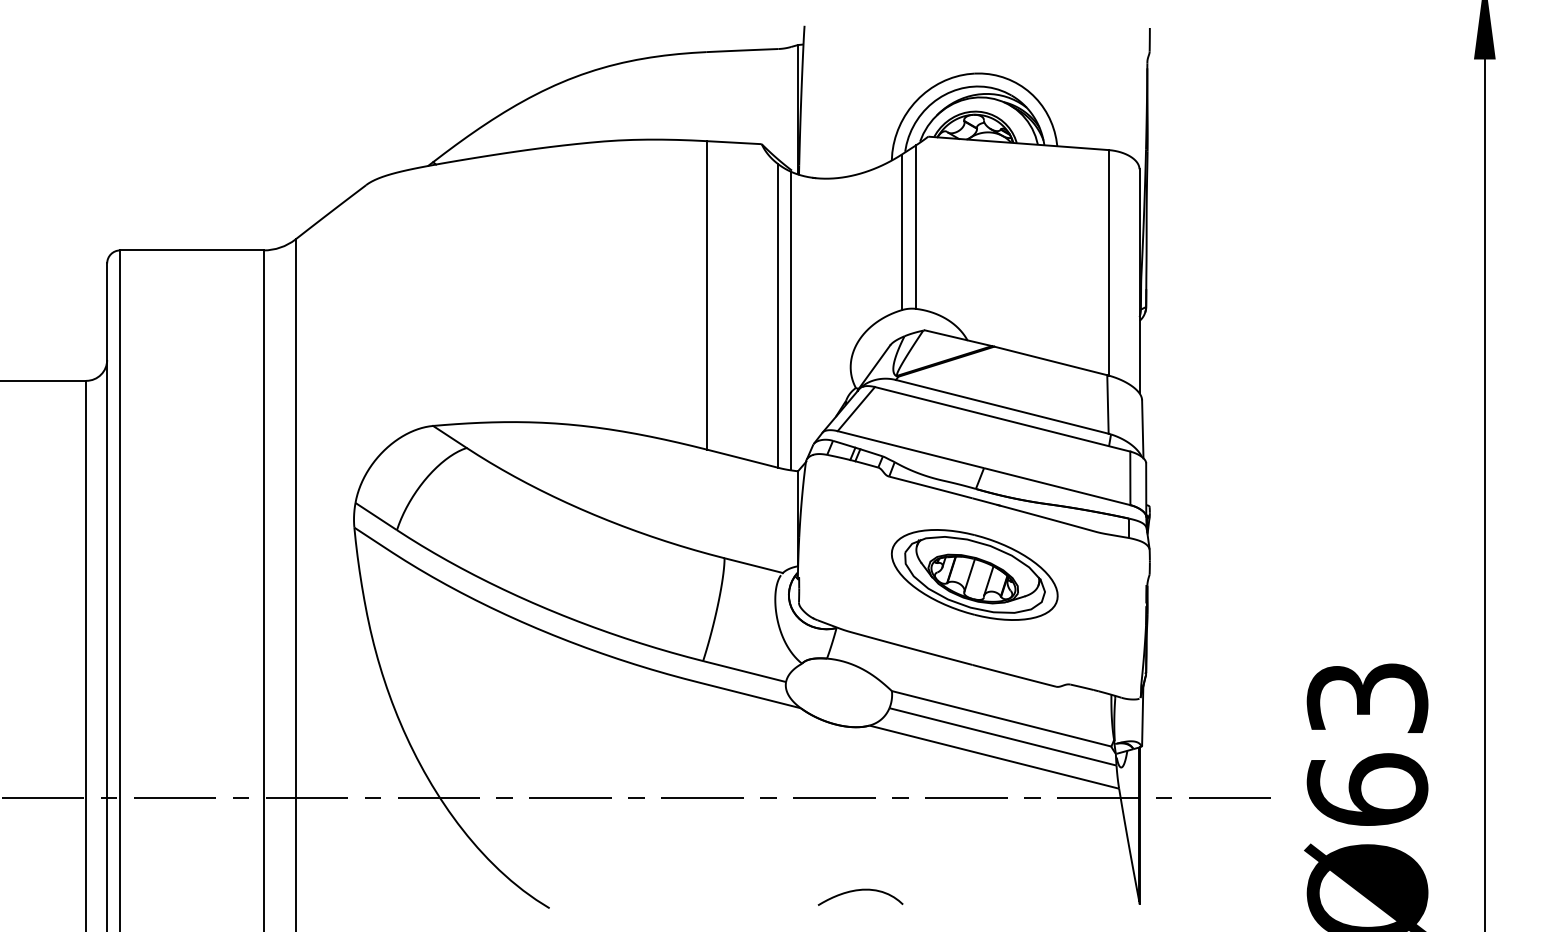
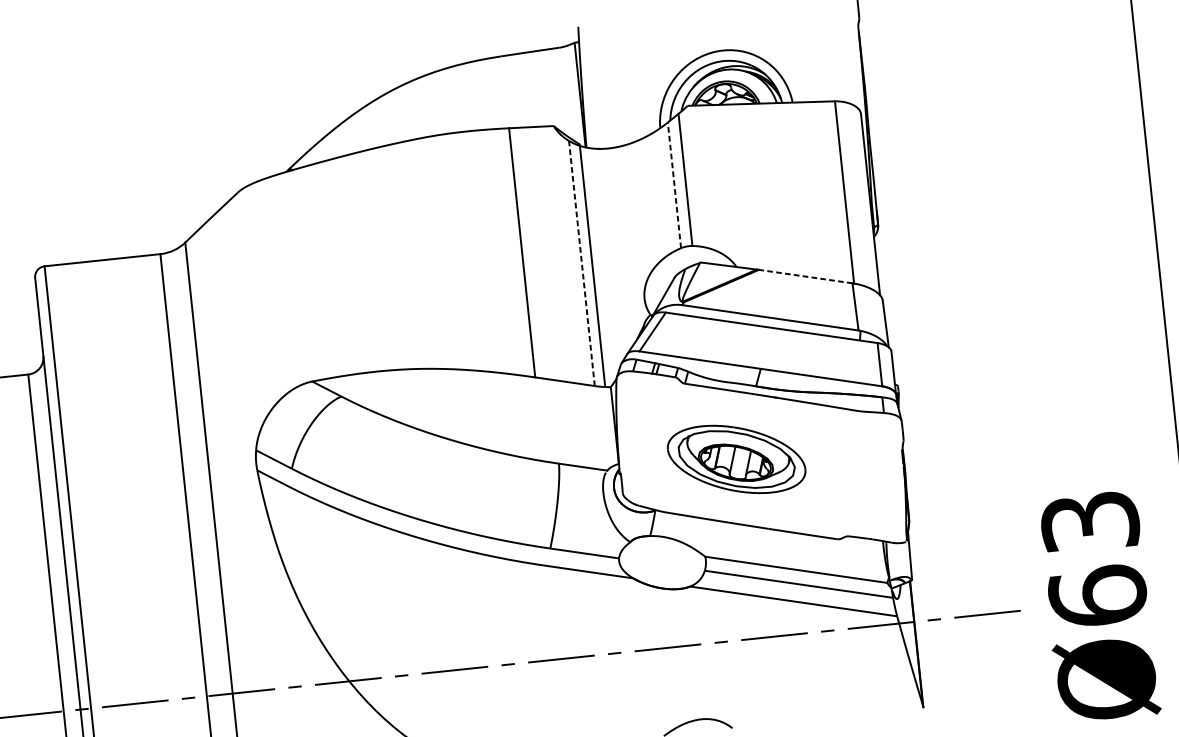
line: (901, 232) -> (674, 185), solid -> dashed
line: (778, 316) -> (581, 263), solid -> dashed
line: (1050, 360) -> (805, 276), solid -> dashed
part: (974, 574) -> (736, 459), moved

